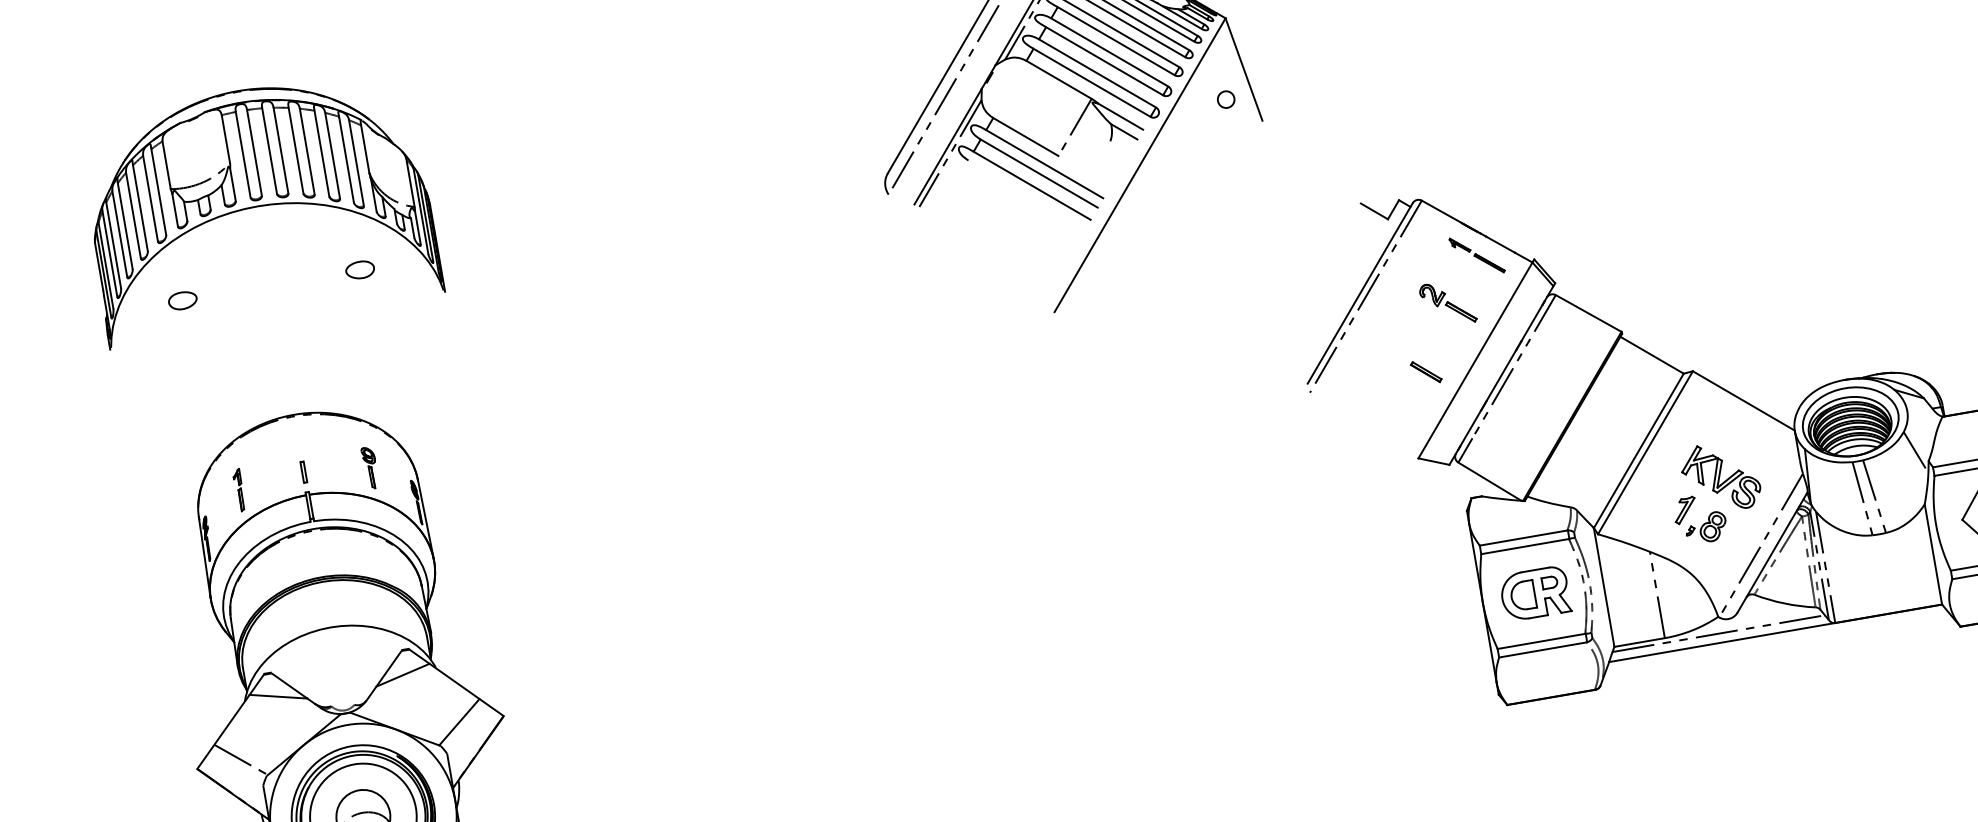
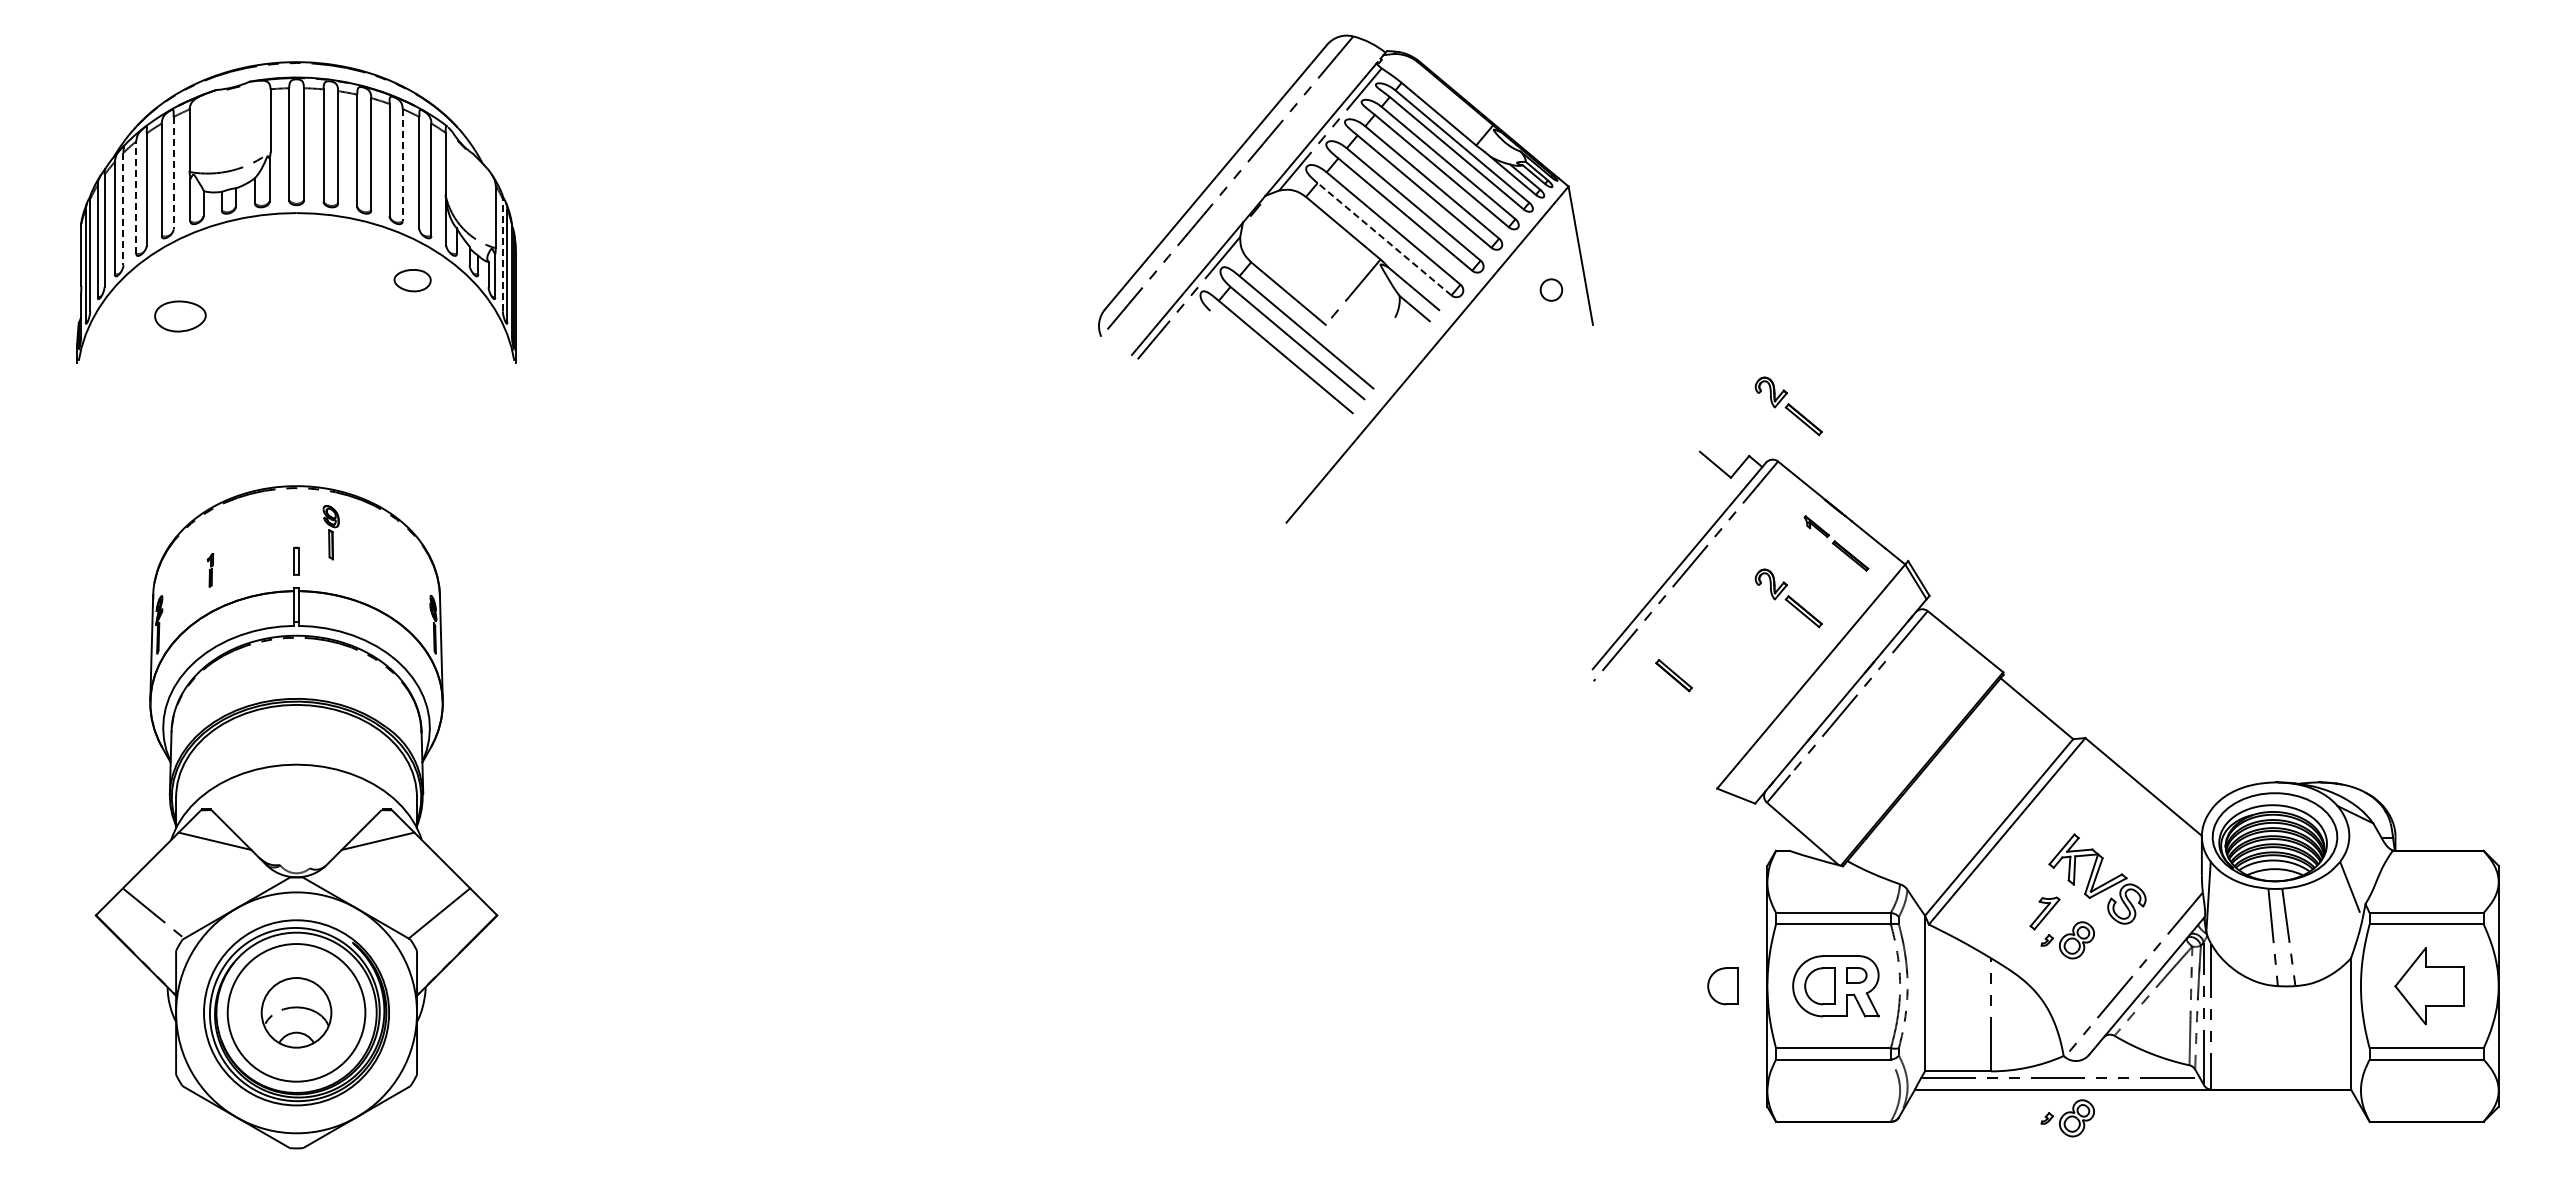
line: (1091, 82) -> (1384, 238), solid -> dashed
line: (332, 156) -> (402, 165), solid -> dashed
part: (1422, 157) -> (1788, 406), added
line: (158, 192) -> (173, 173), solid -> dashed
line: (420, 210) -> (502, 254), solid -> dashed
line: (133, 215) -> (136, 197), solid -> dashed
line: (125, 226) -> (123, 209), solid -> dashed
part: (360, 270) -> (412, 280), moved
part: (182, 300) -> (180, 316), size x1.4
part: (1425, 372) -> (1673, 675), moved
part: (369, 468) -> (330, 532), moved
part: (239, 490) -> (210, 570), size x0.6
part: (1448, 608) -> (1722, 986), added
part: (1729, 664) -> (2067, 1118), added

